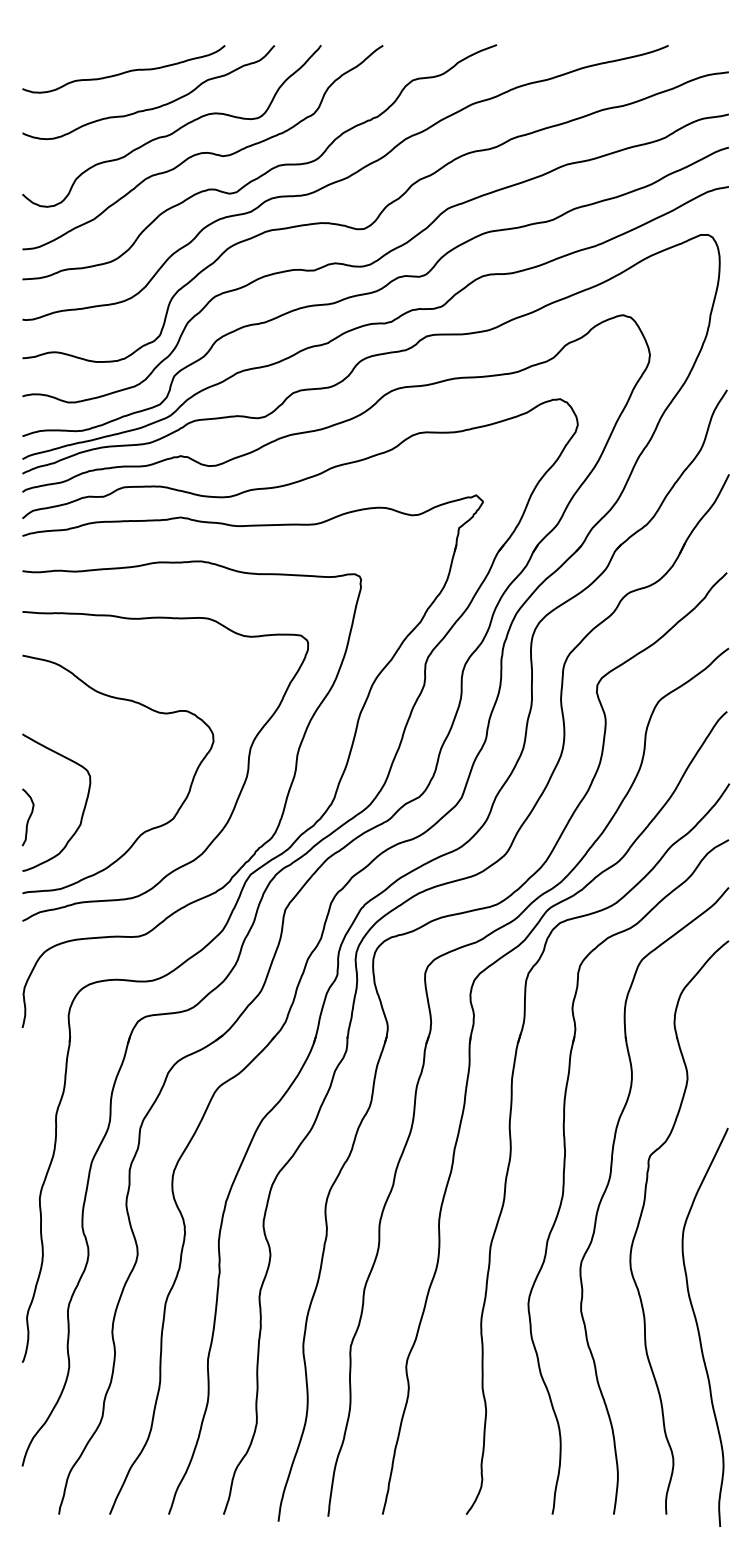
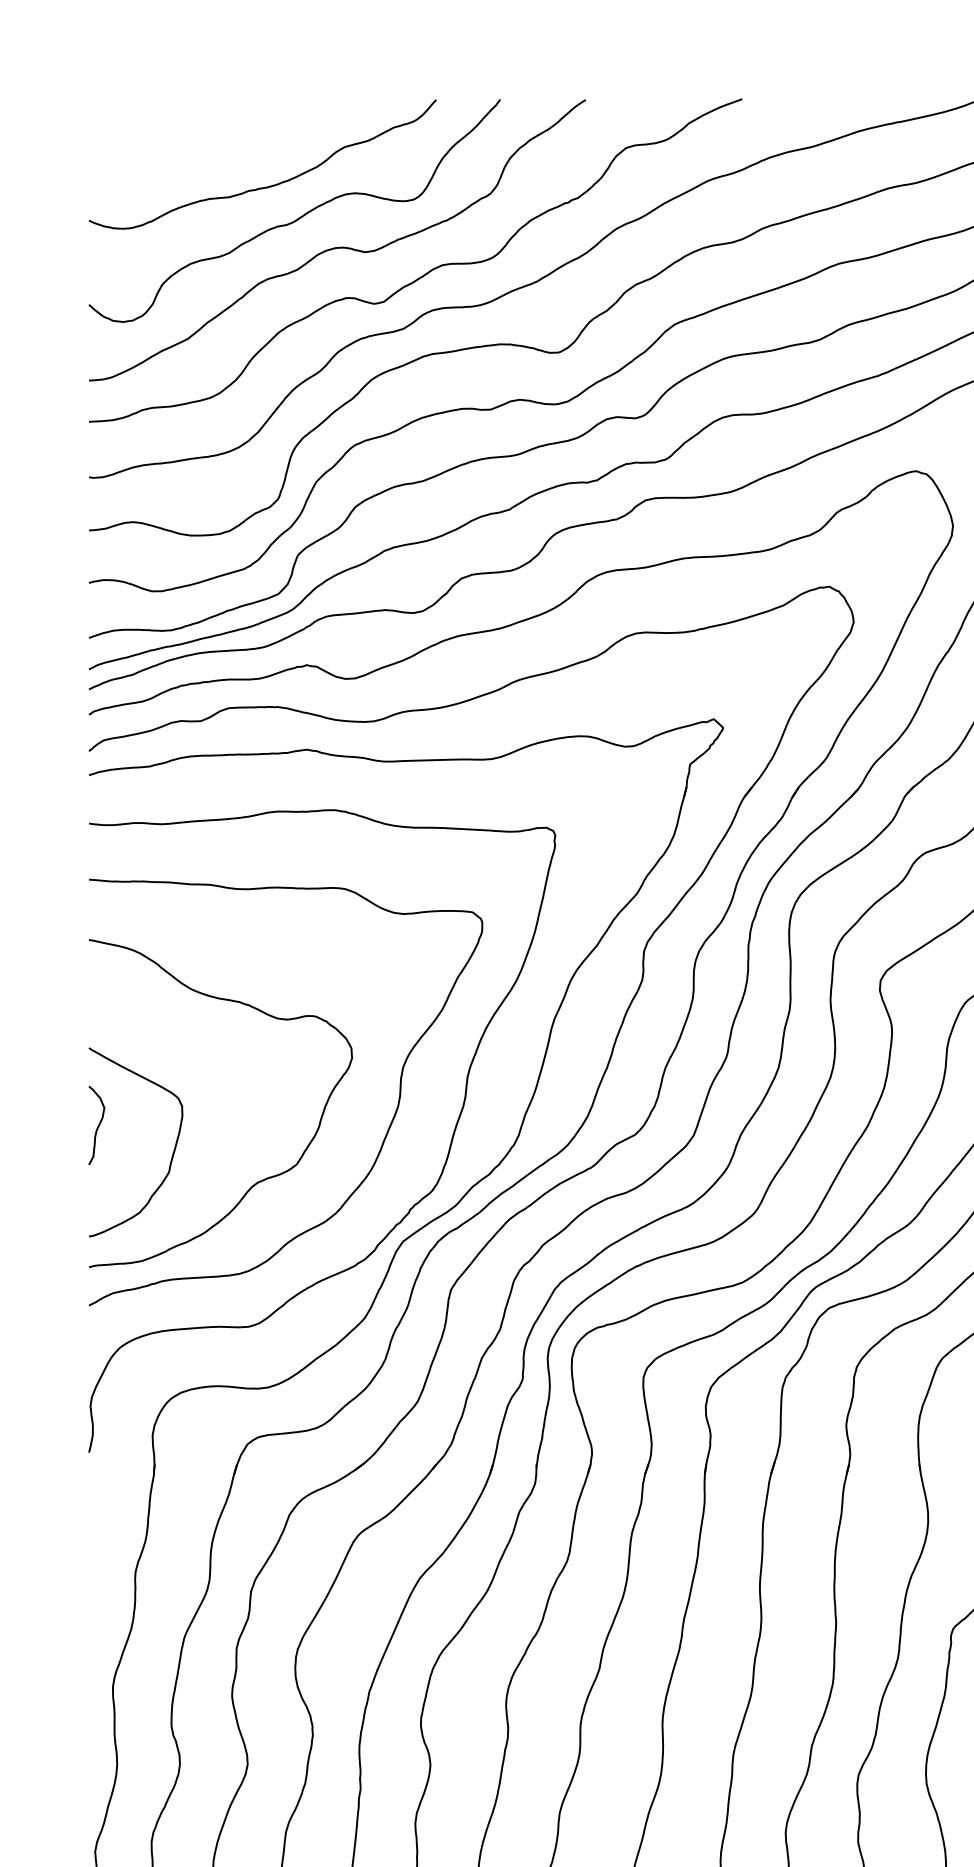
curve: (124, 71) -> (229, 135), removed
curve: (28, 817) -> (97, 1125), moved

